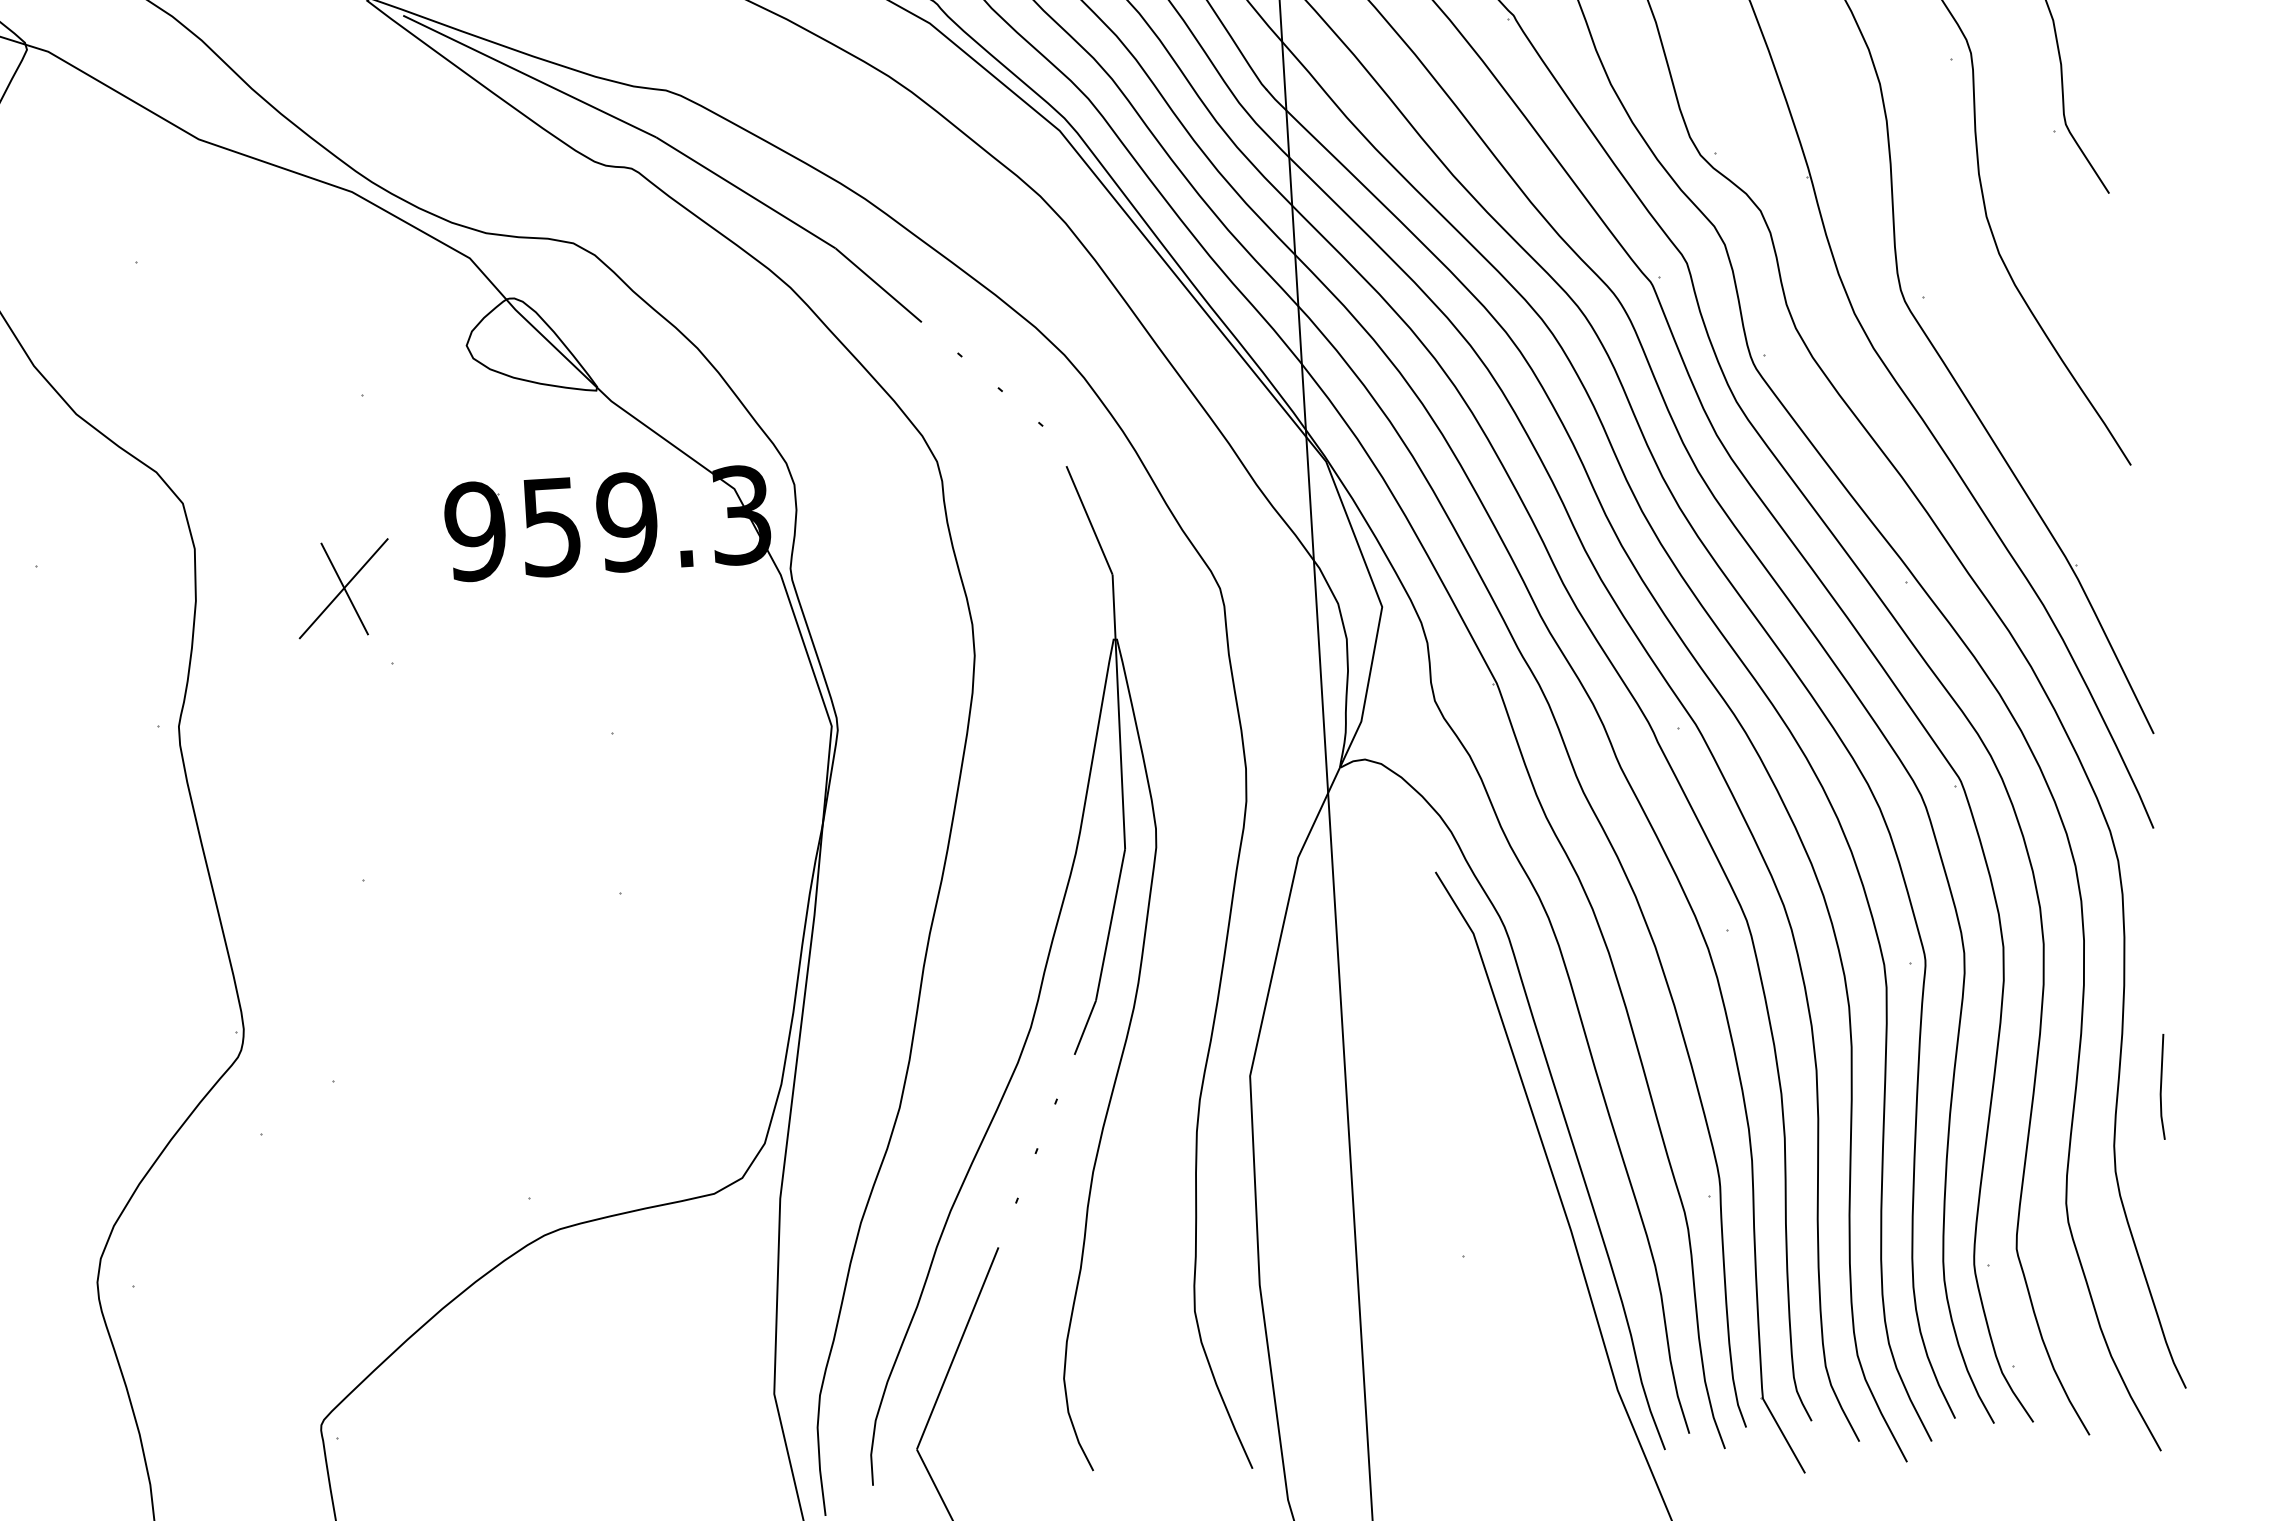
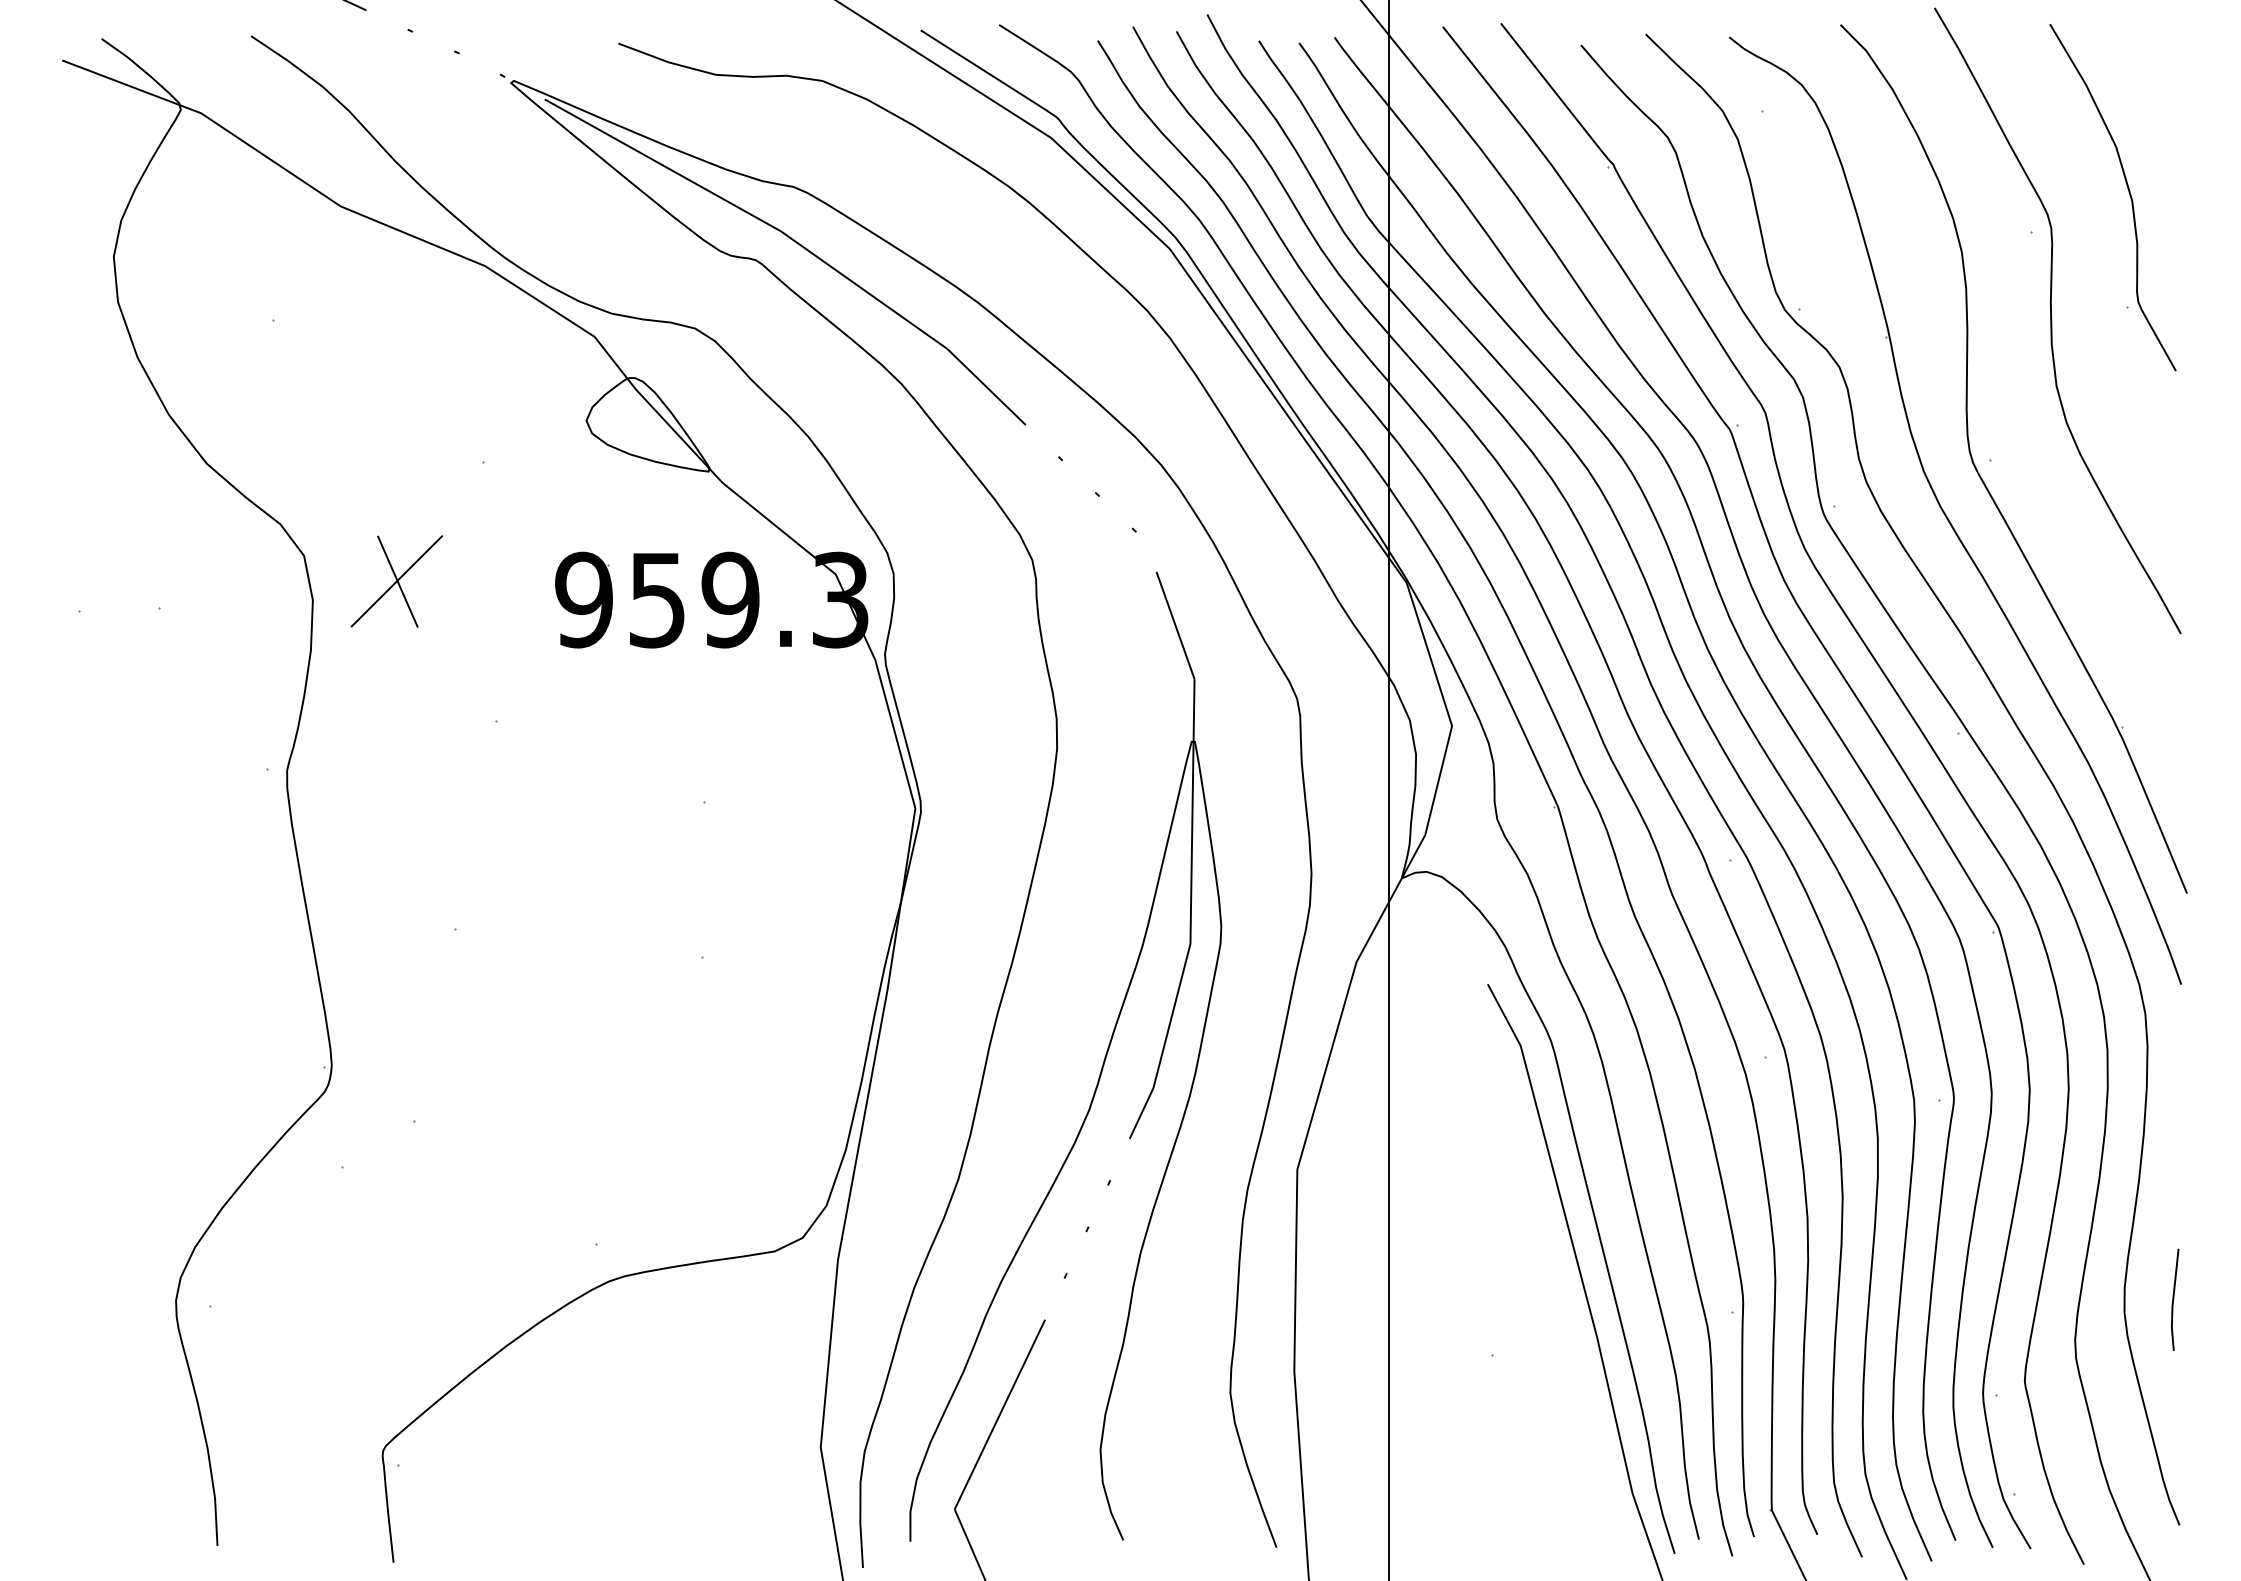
part: (343, 588) -> (396, 581), moved
line: (2162, 1086) -> (2174, 1299), moved

